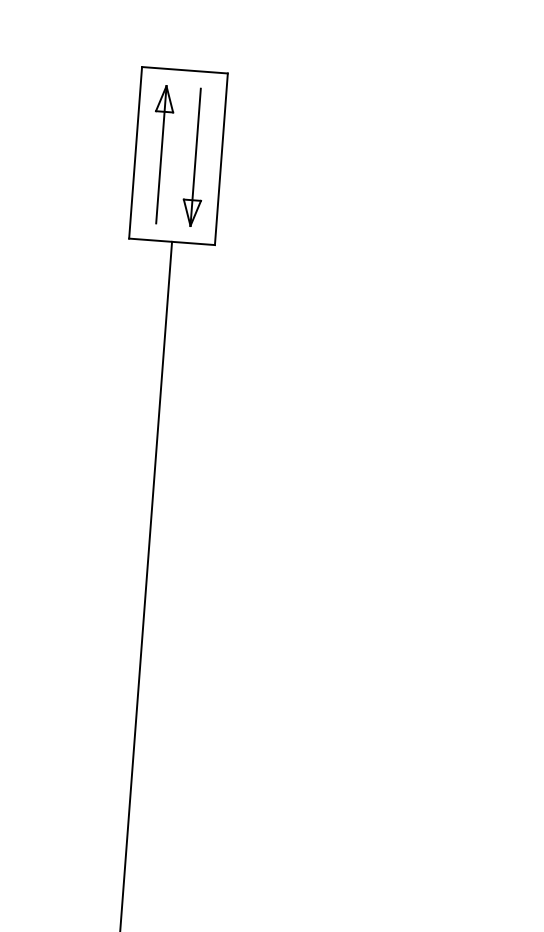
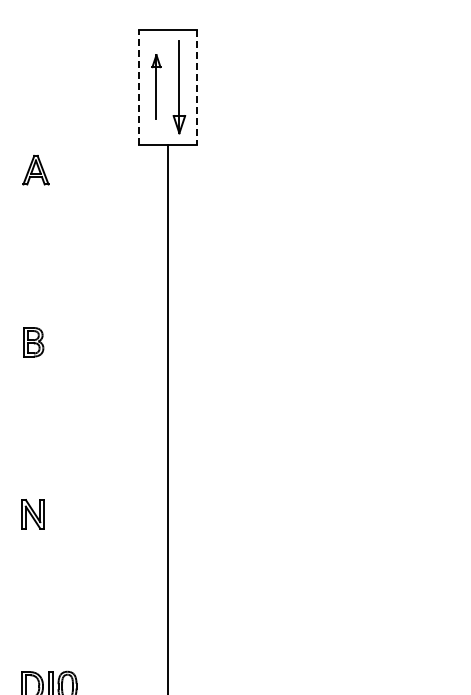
line: (136, 151) -> (139, 86), solid -> dashed
part: (161, 153) -> (156, 86), size x0.7
line: (221, 159) -> (196, 87), solid -> dashed

